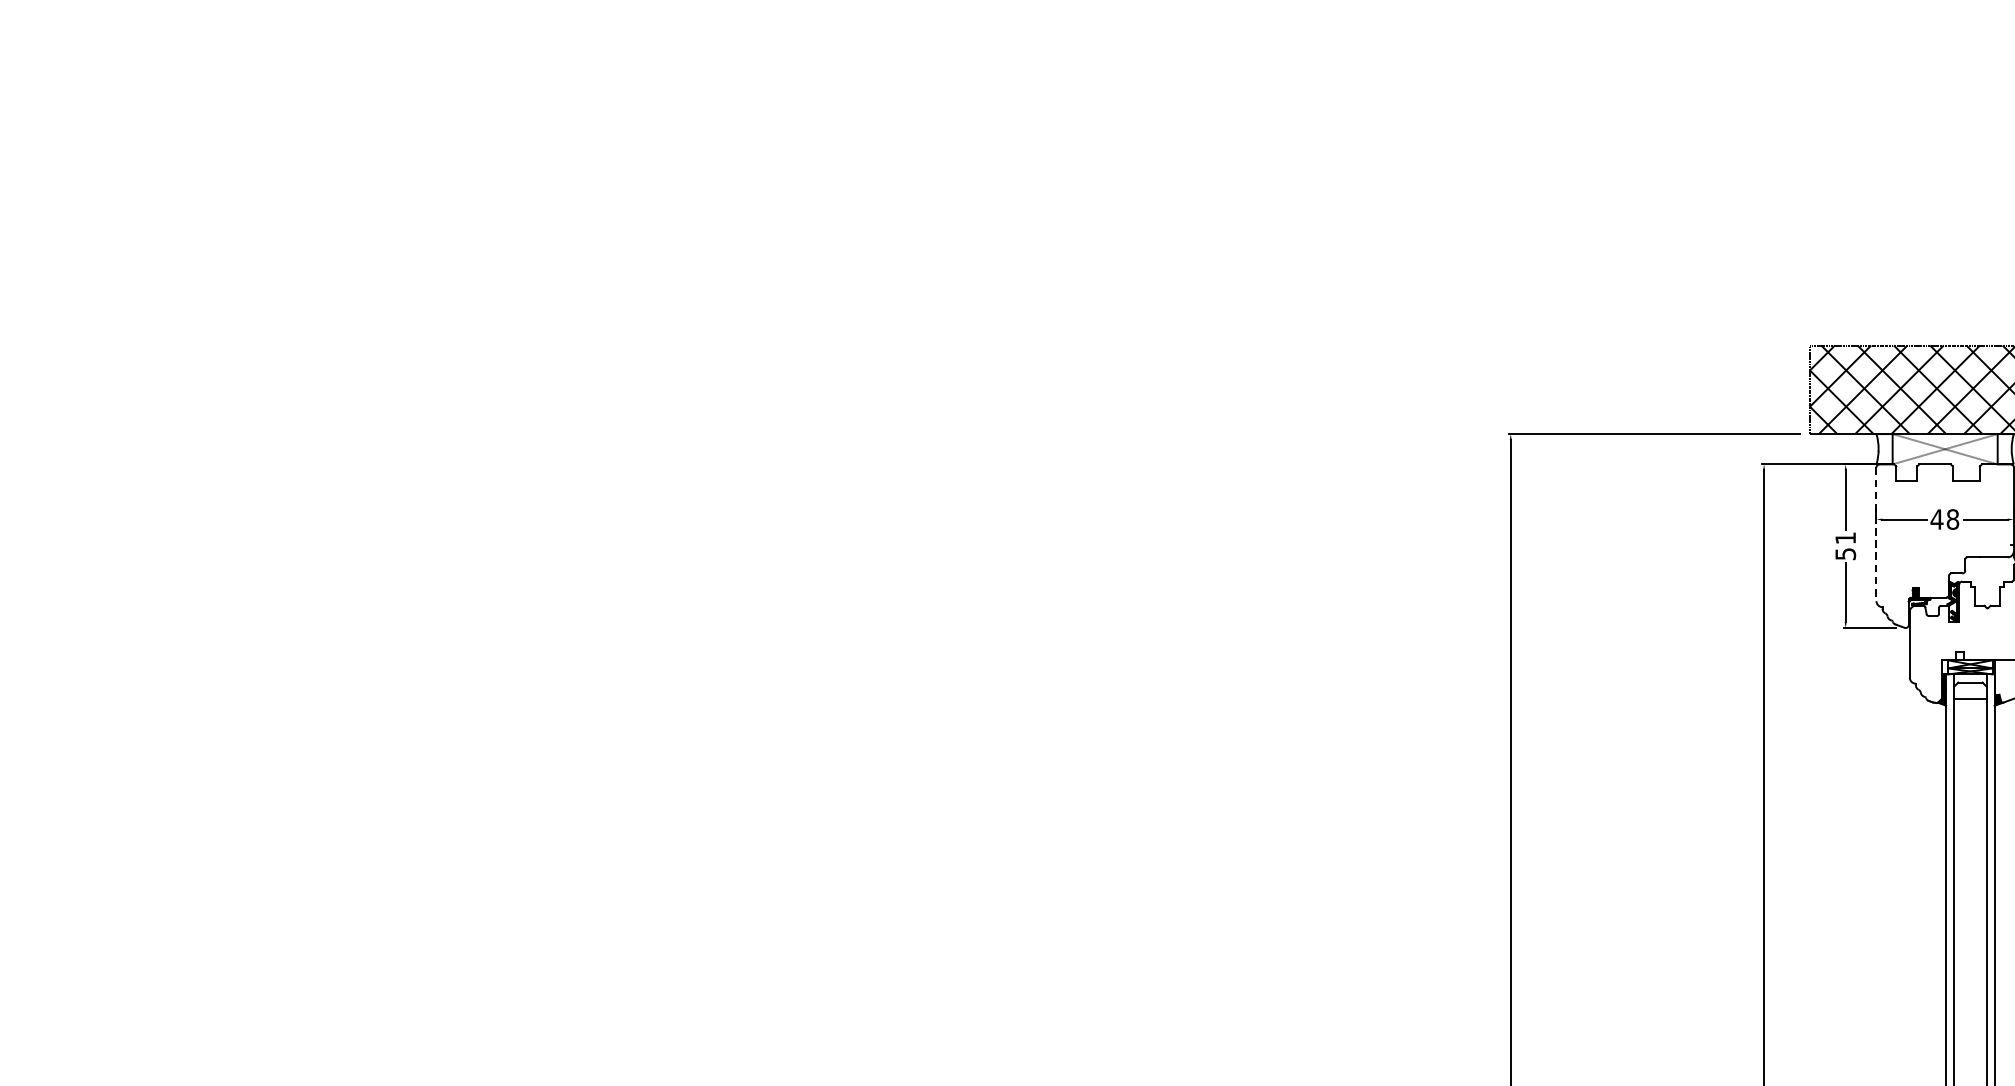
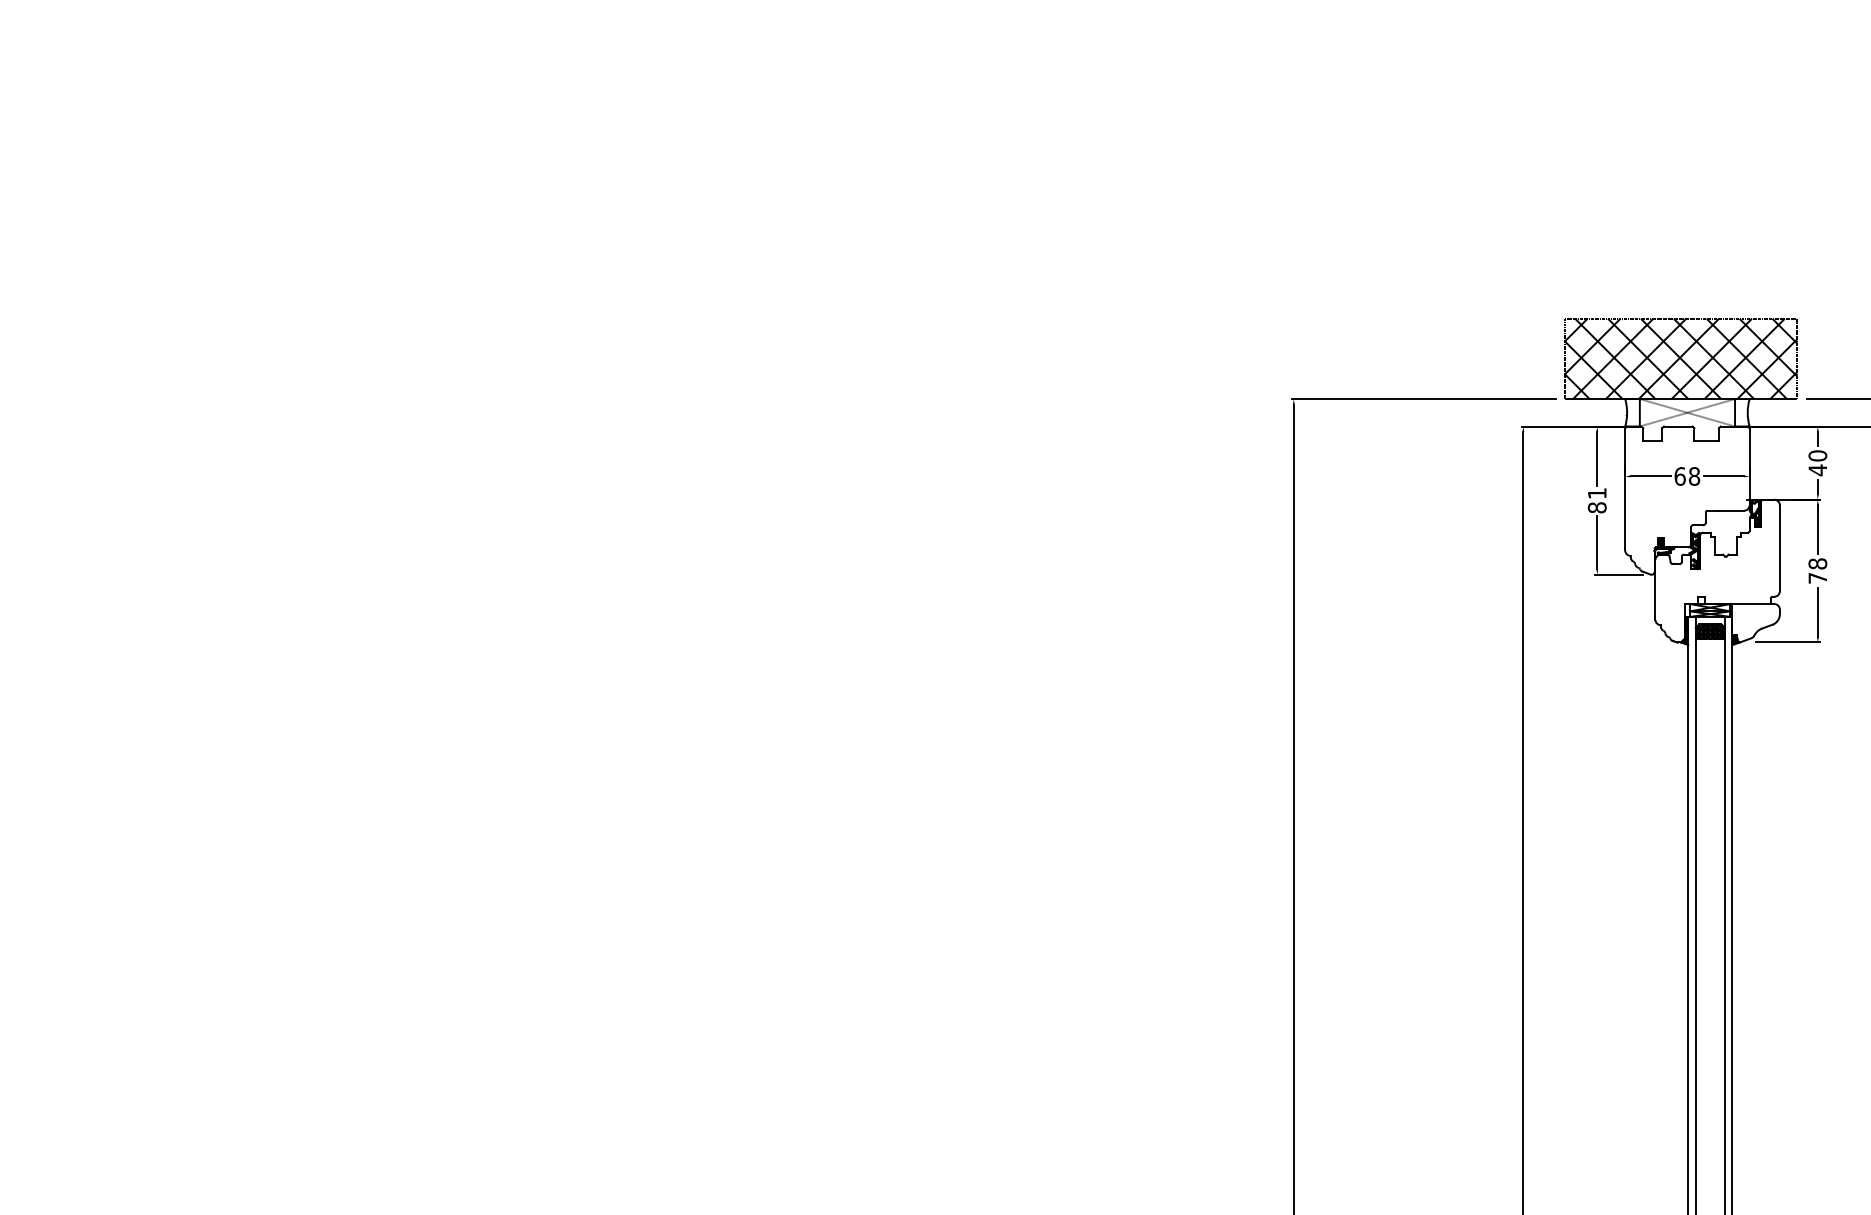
text: (1937, 519) -> (1680, 476), 48 -> 68
line: (1876, 533) -> (1625, 489), dashed -> solid
text: (1844, 553) -> (1596, 507), 51 -> 81
hatch: (1969, 690) -> (1709, 631), added

